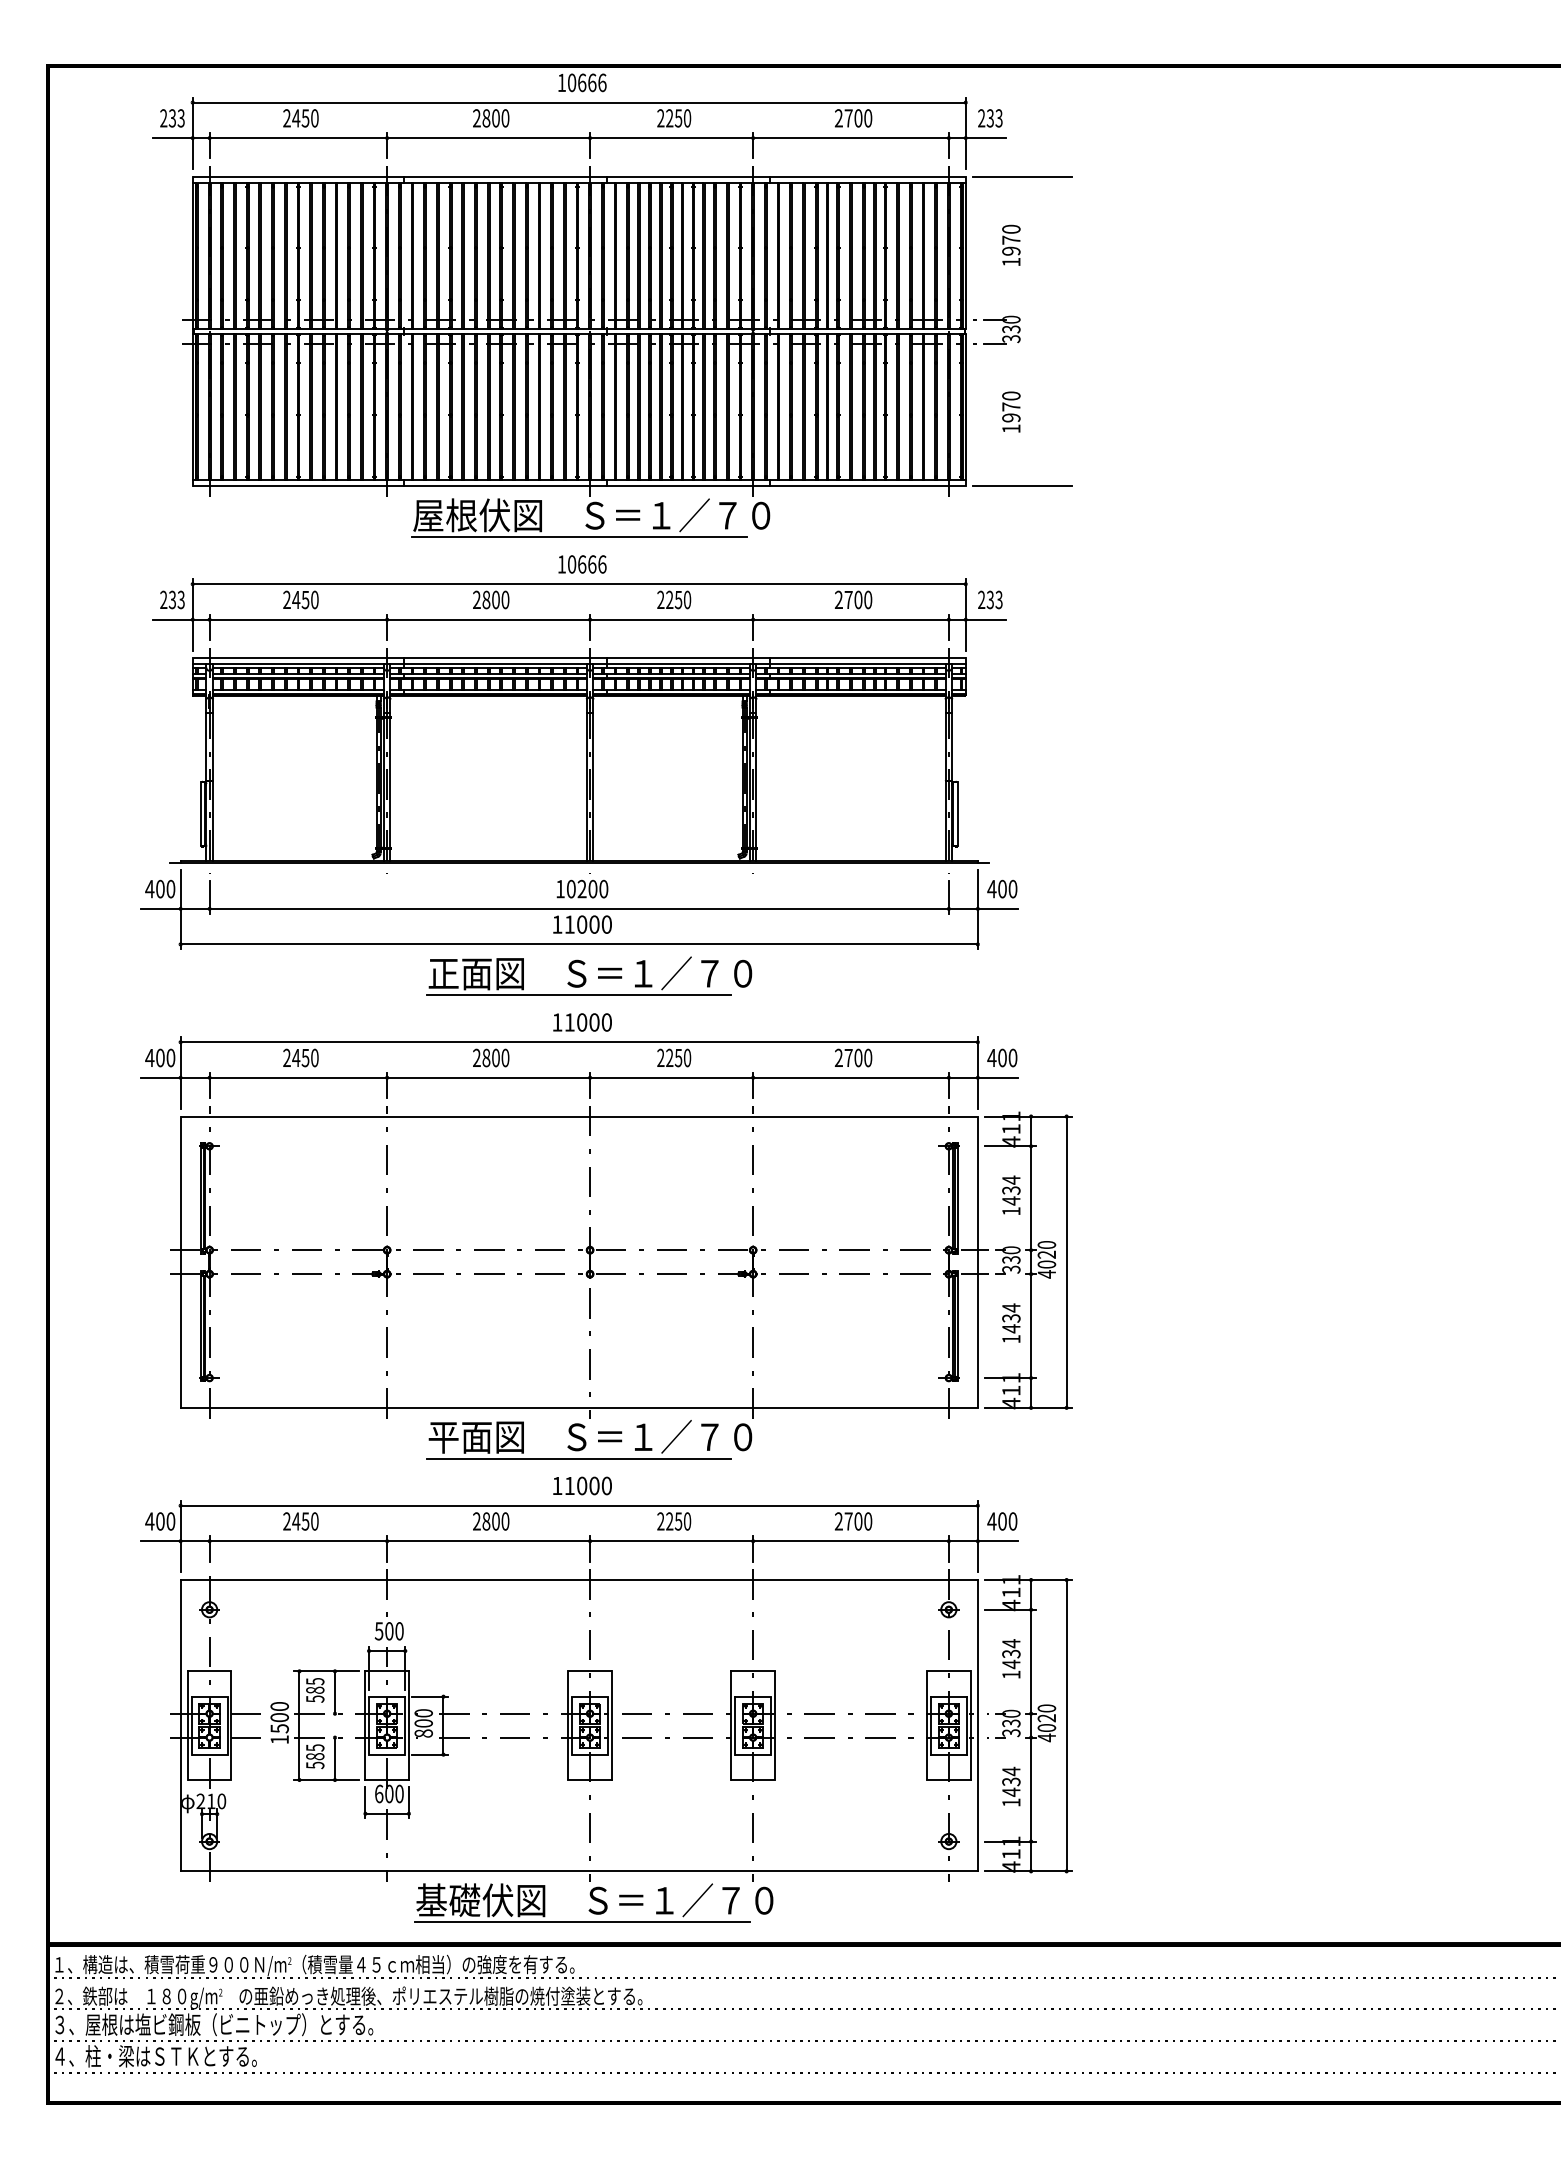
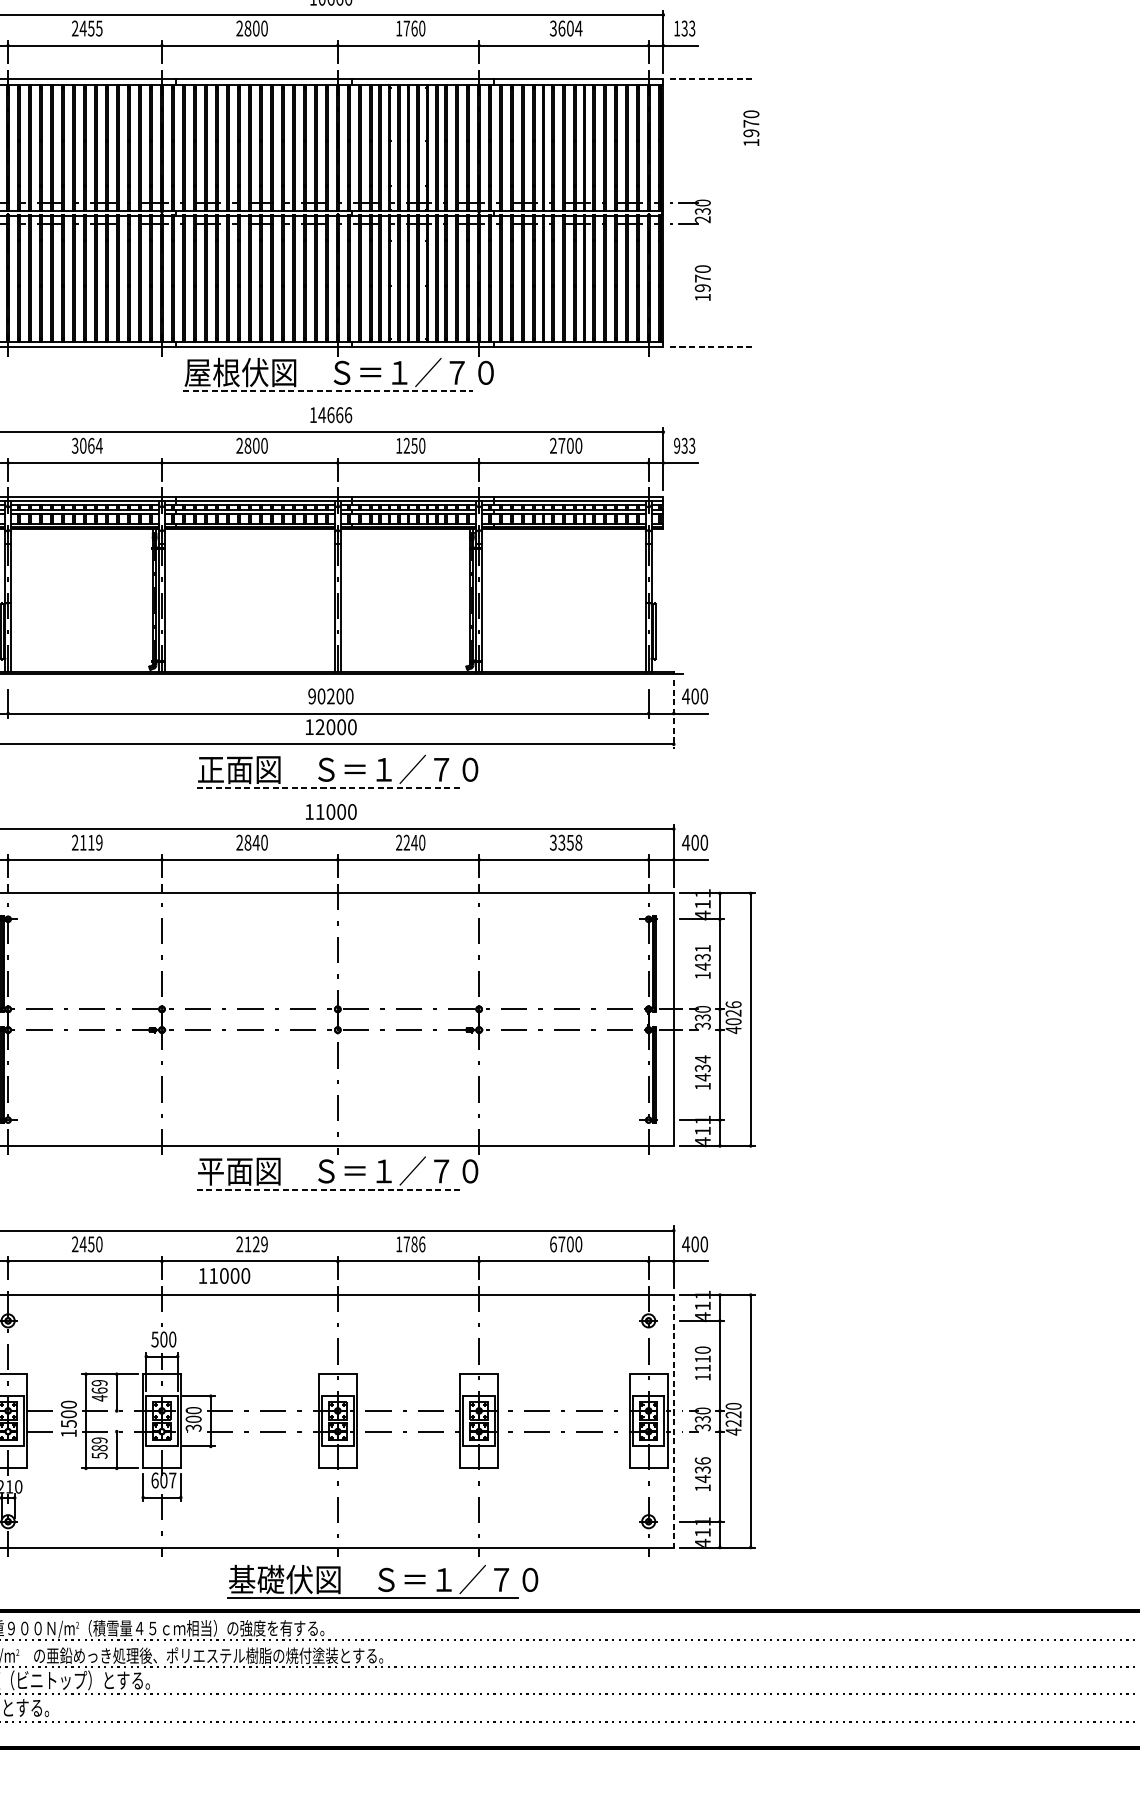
text: (314, 118) -> (99, 28), 2450 -> 2455
text: (669, 118) -> (406, 28), 2250 -> 1760
text: (853, 118) -> (566, 28), 2700 -> 3604
text: (981, 118) -> (676, 28), 233 -> 133
line: (1023, 176) -> (713, 78), solid -> dashed
text: (1011, 244) -> (751, 127), moved
text: (1011, 339) -> (702, 220), 330 -> 230
line: (1023, 486) -> (713, 347), solid -> dashed
line: (579, 537) -> (328, 391), solid -> dashed
text: (571, 564) -> (321, 415), 10666 -> 14666
text: (300, 599) -> (86, 445), 2450 -> 3064
text: (660, 599) -> (398, 445), 2250 -> 1250
text: (981, 600) -> (676, 446), 233 -> 933
text: (560, 888) -> (312, 695), 10200 -> 90200
line: (977, 910) -> (673, 714), solid -> dashed
text: (569, 924) -> (319, 727), 11000 -> 12000
line: (579, 995) -> (328, 788), solid -> dashed
text: (495, 1057) -> (255, 842), 2800 -> 2840
text: (853, 1057) -> (566, 842), 2700 -> 3358
text: (305, 1058) -> (91, 843), 2450 -> 2119
text: (678, 1058) -> (414, 843), 2250 -> 2240
text: (1011, 1179) -> (702, 948), 1434 -> 1431
text: (1046, 1244) -> (733, 1004), 4020 -> 4026
line: (578, 1458) -> (327, 1189), solid -> dashed
text: (582, 1485) -> (224, 1275), moved
text: (495, 1521) -> (255, 1244), 2800 -> 2129
text: (674, 1521) -> (410, 1244), 2250 -> 1786
text: (838, 1521) -> (553, 1244), 2700 -> 6700
text: (1011, 1654) -> (702, 1359), 1434 -> 1110
text: (315, 1690) -> (99, 1390), 585 -> 469
line: (977, 1725) -> (673, 1421), solid -> dashed
text: (1046, 1728) -> (733, 1423), 4020 -> 4220
text: (423, 1733) -> (193, 1428), 800 -> 300
text: (315, 1747) -> (99, 1440), 585 -> 589
text: (1011, 1771) -> (702, 1461), 1434 -> 1436
text: (399, 1793) -> (172, 1480), 600 -> 607
part: (593, 1902) -> (382, 1581), moved

